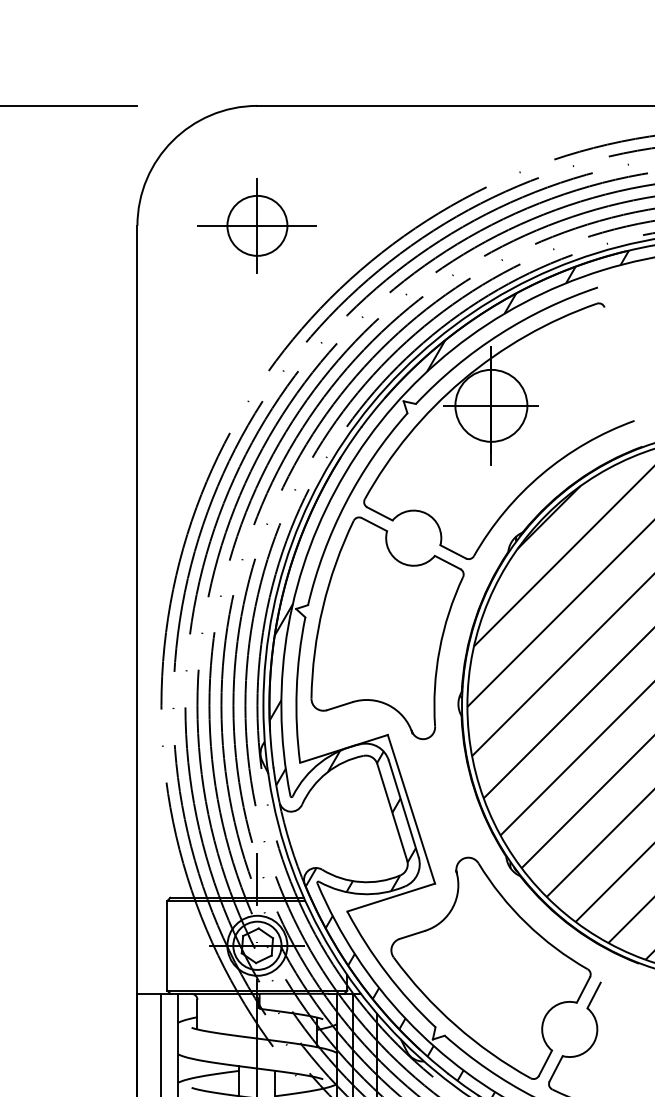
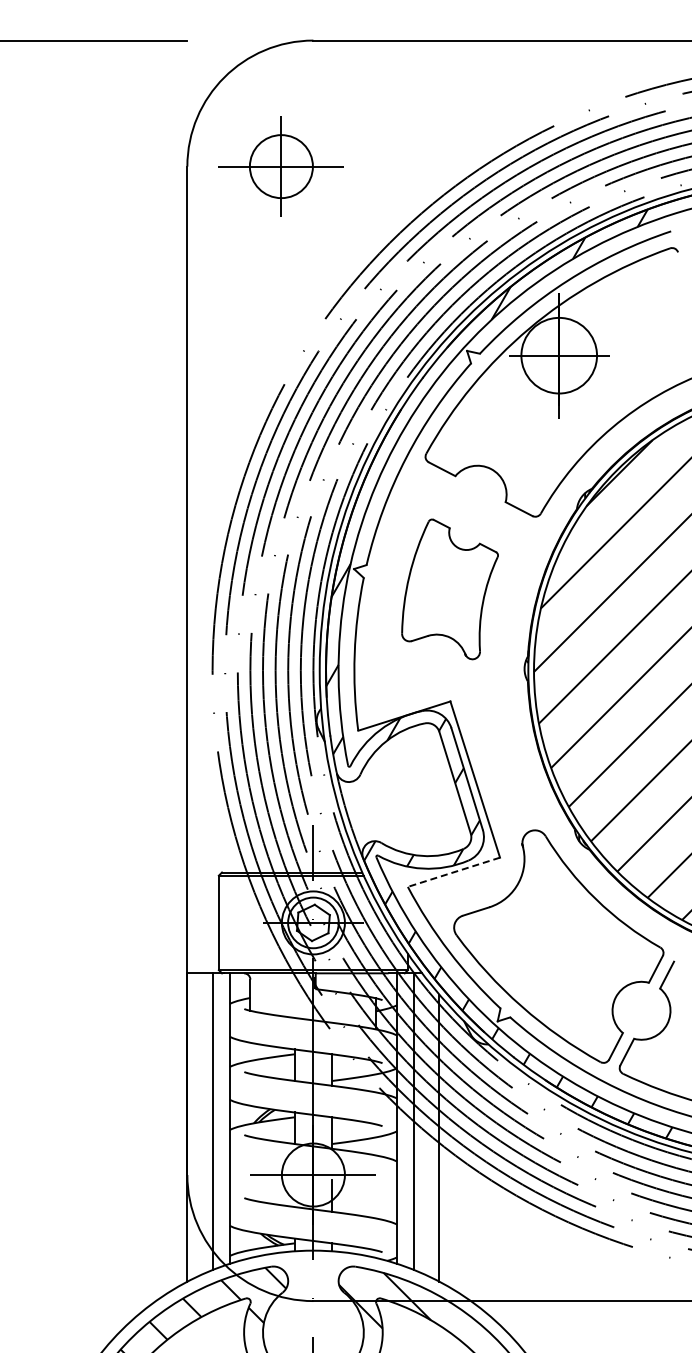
part: (256, 225) -> (280, 166), moved
part: (386, 628) -> (449, 589), size x0.6
line: (390, 897) -> (453, 872), solid -> dashed

